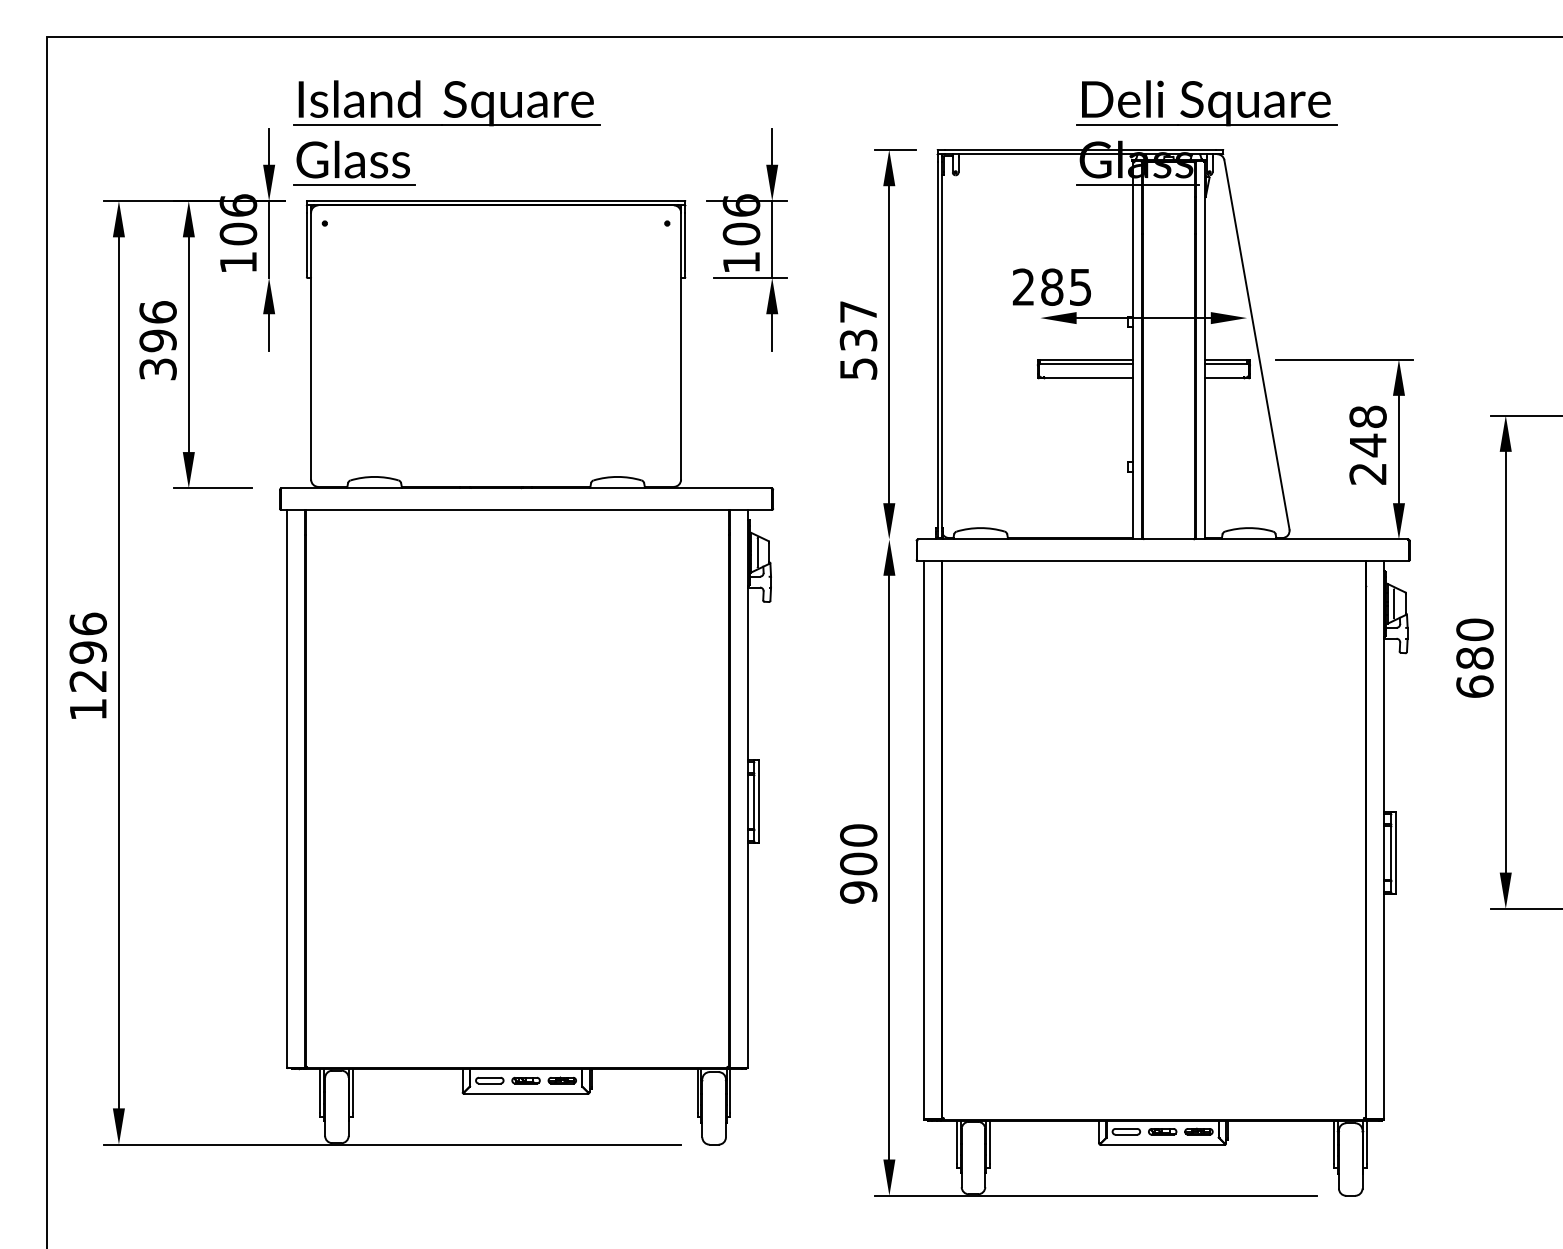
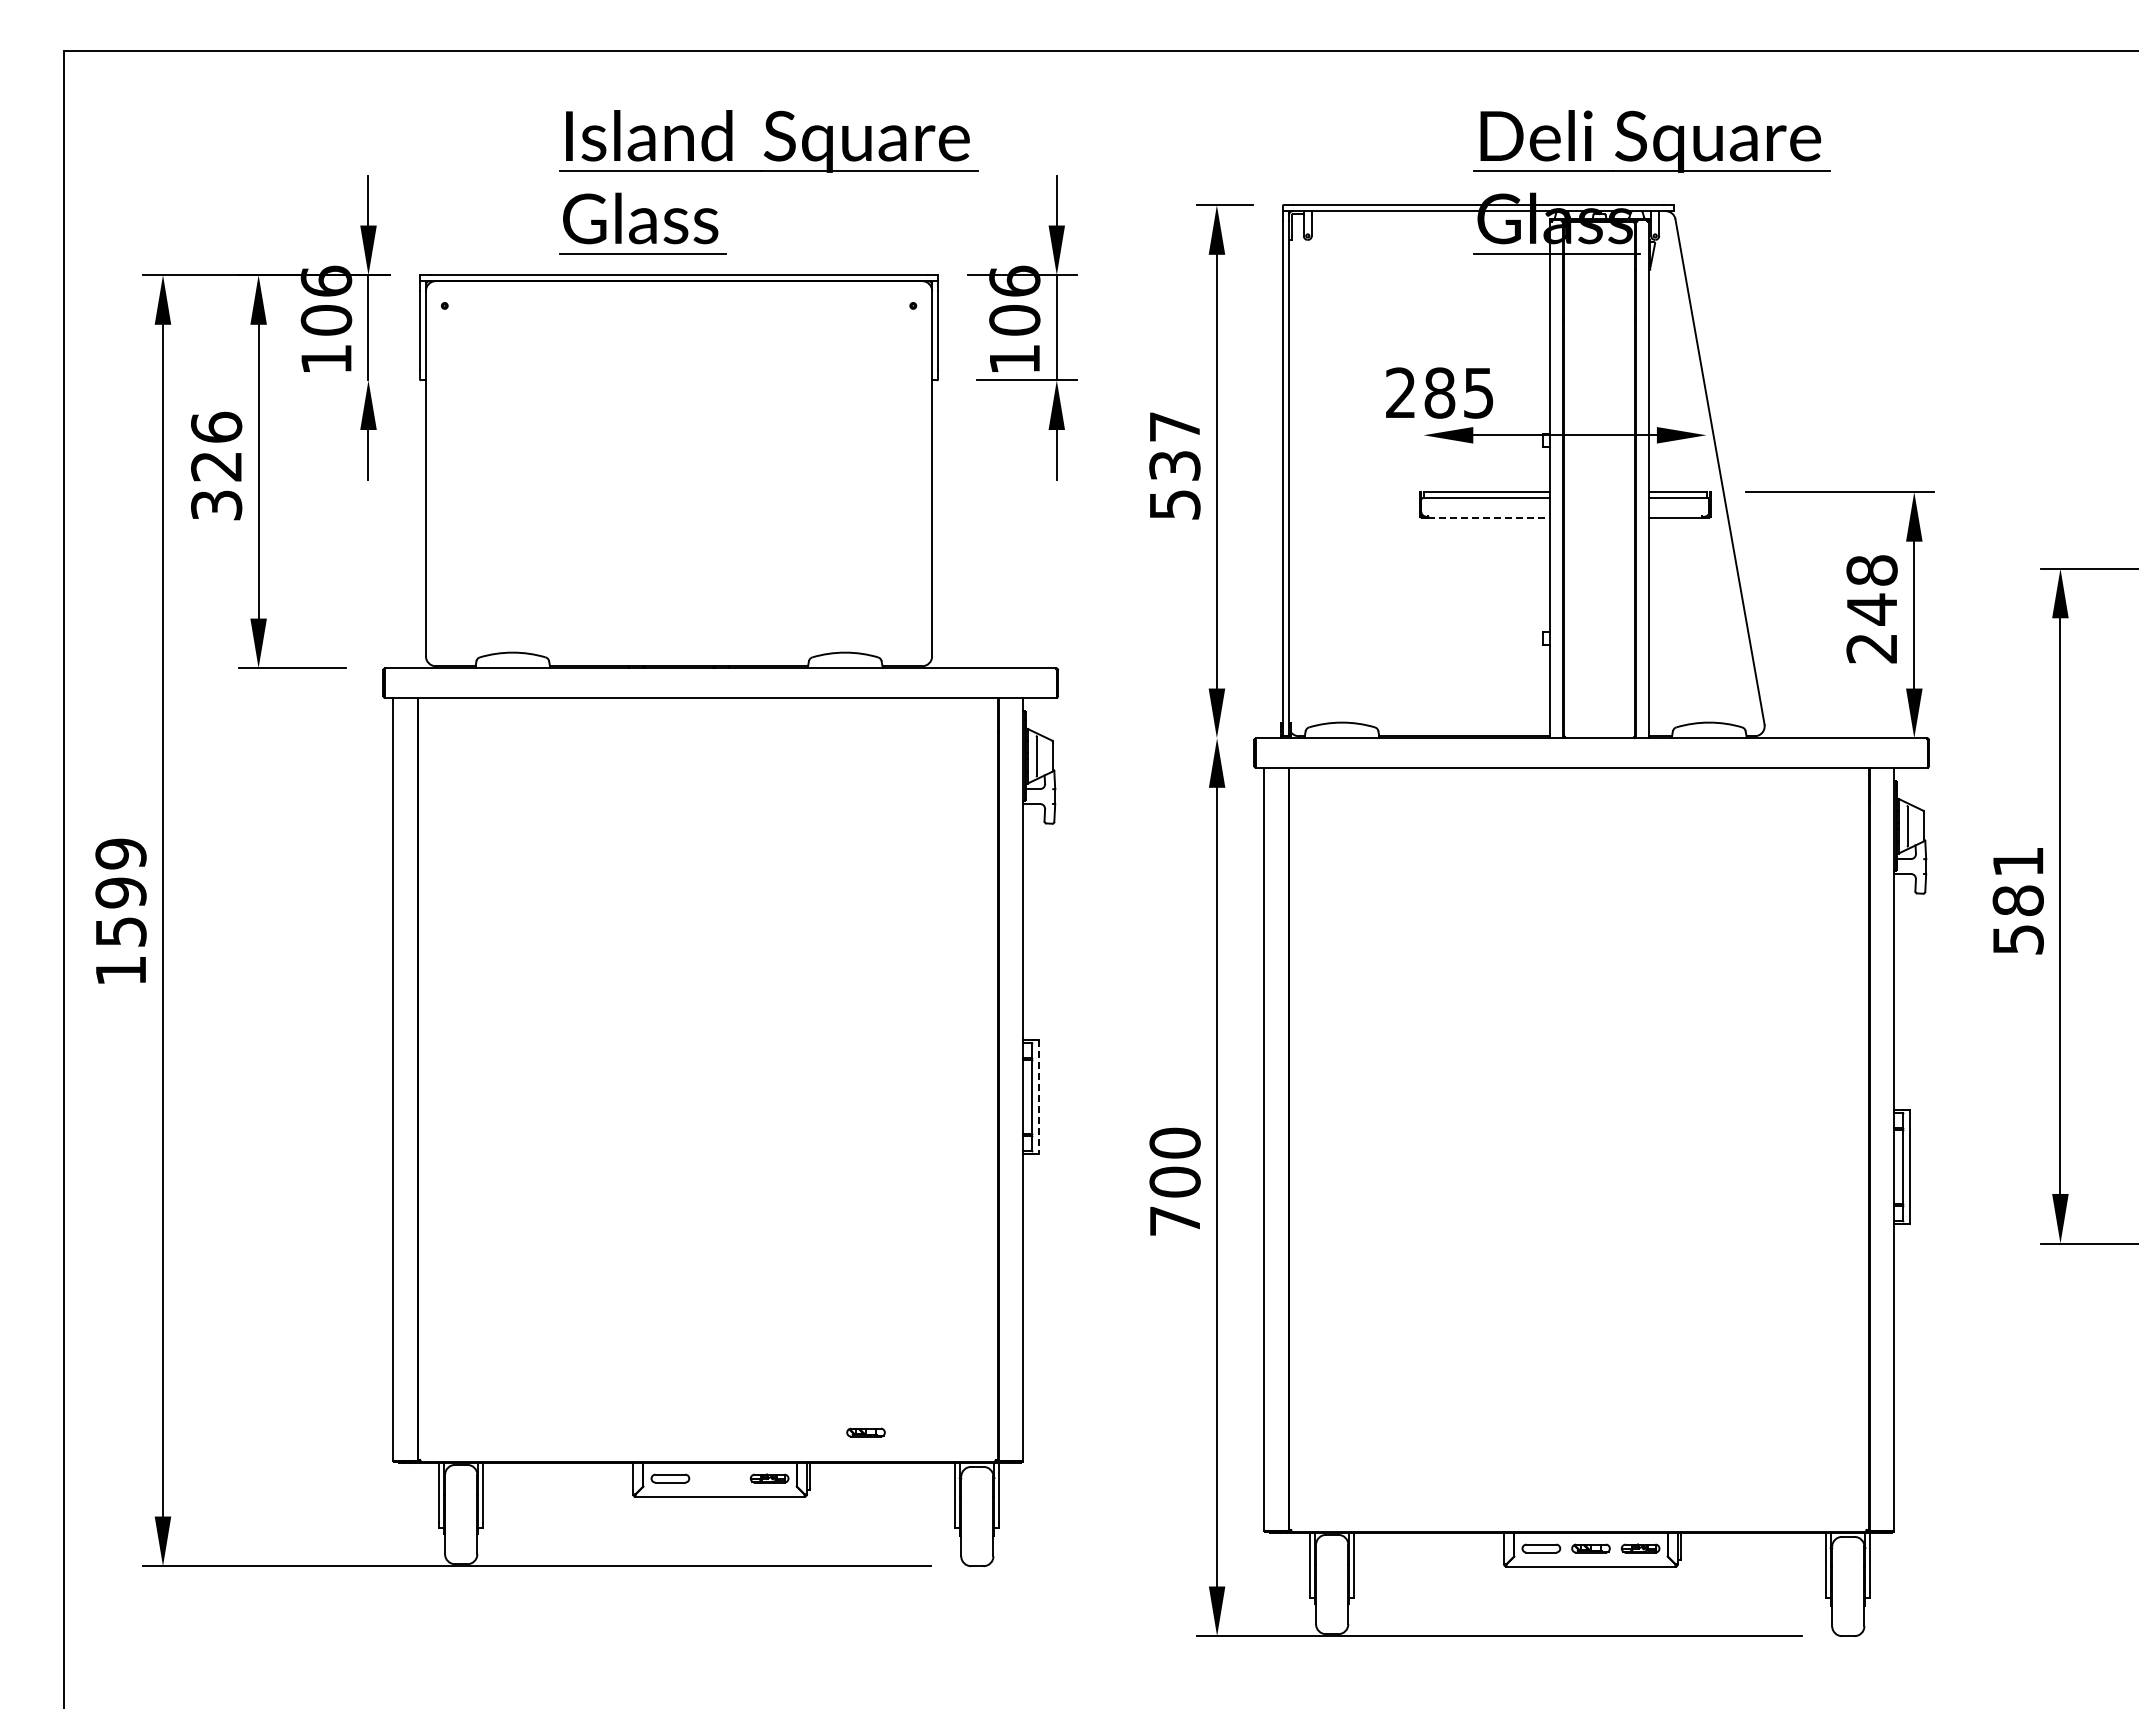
part: (446, 125) -> (768, 171), moved
text: (158, 340) -> (216, 466), 396 -> 326
line: (1088, 378) -> (1489, 517), solid -> dashed
text: (87, 652) -> (120, 892), 1296 -> 1599
text: (1474, 658) -> (2017, 900), 680 -> 581
line: (759, 802) -> (1039, 1097), solid -> dashed
text: (858, 892) -> (1174, 1221), 900 -> 700
part: (525, 1080) -> (865, 1432), moved

